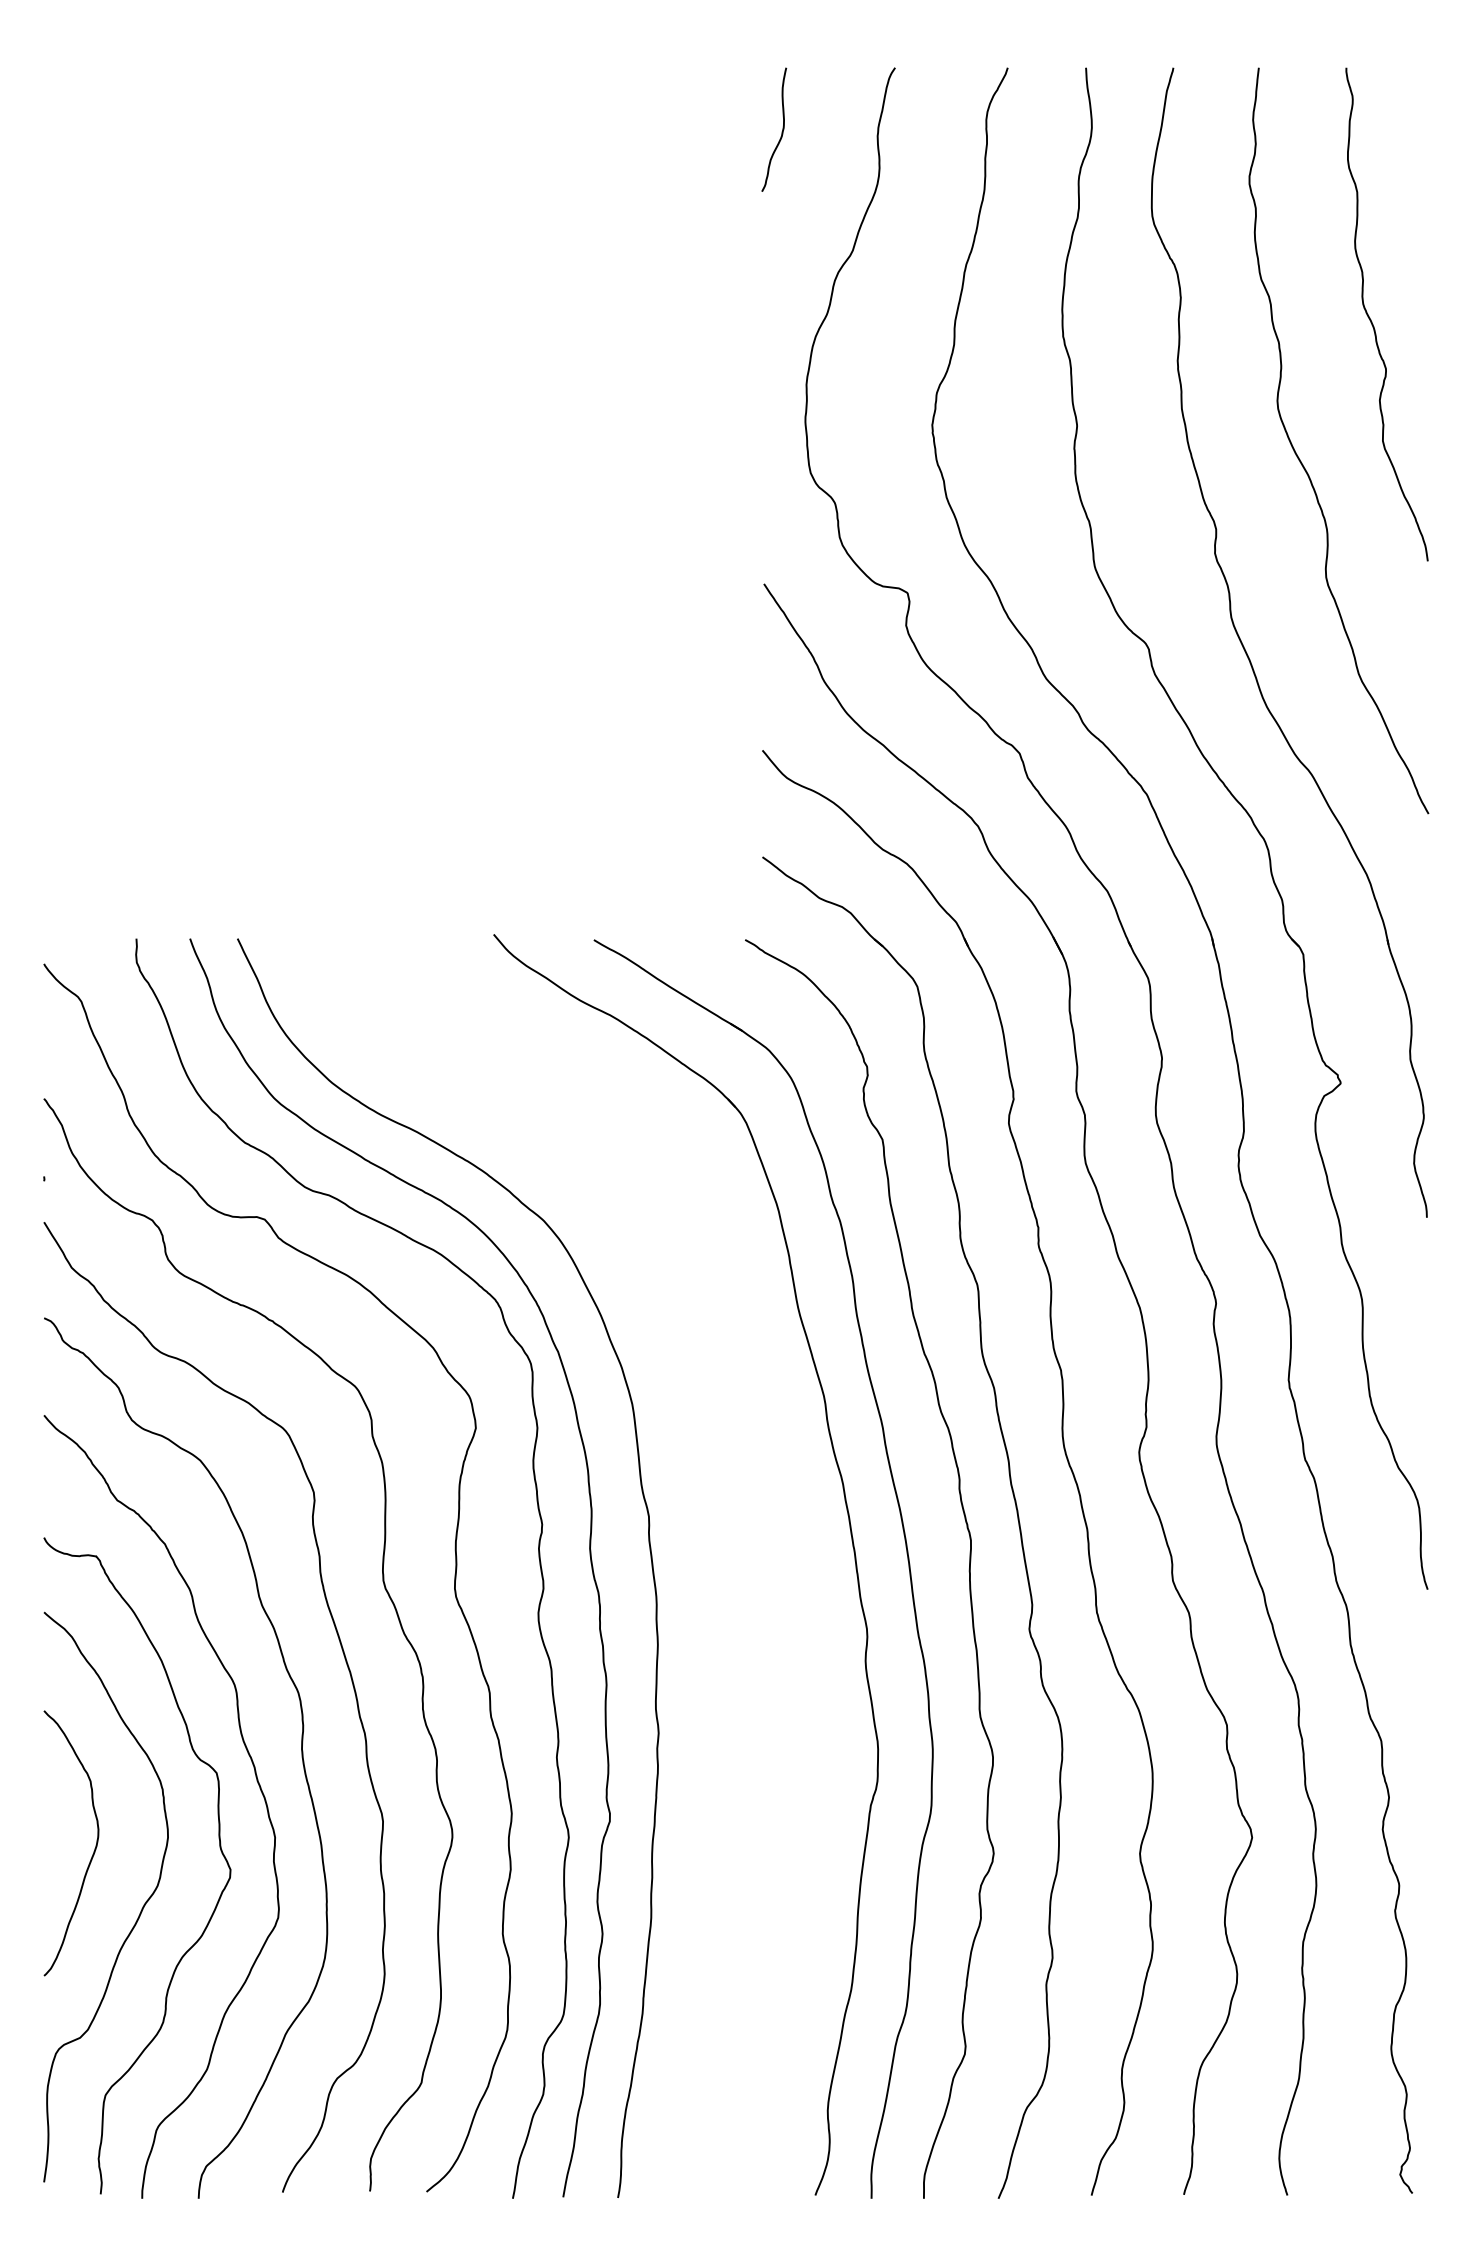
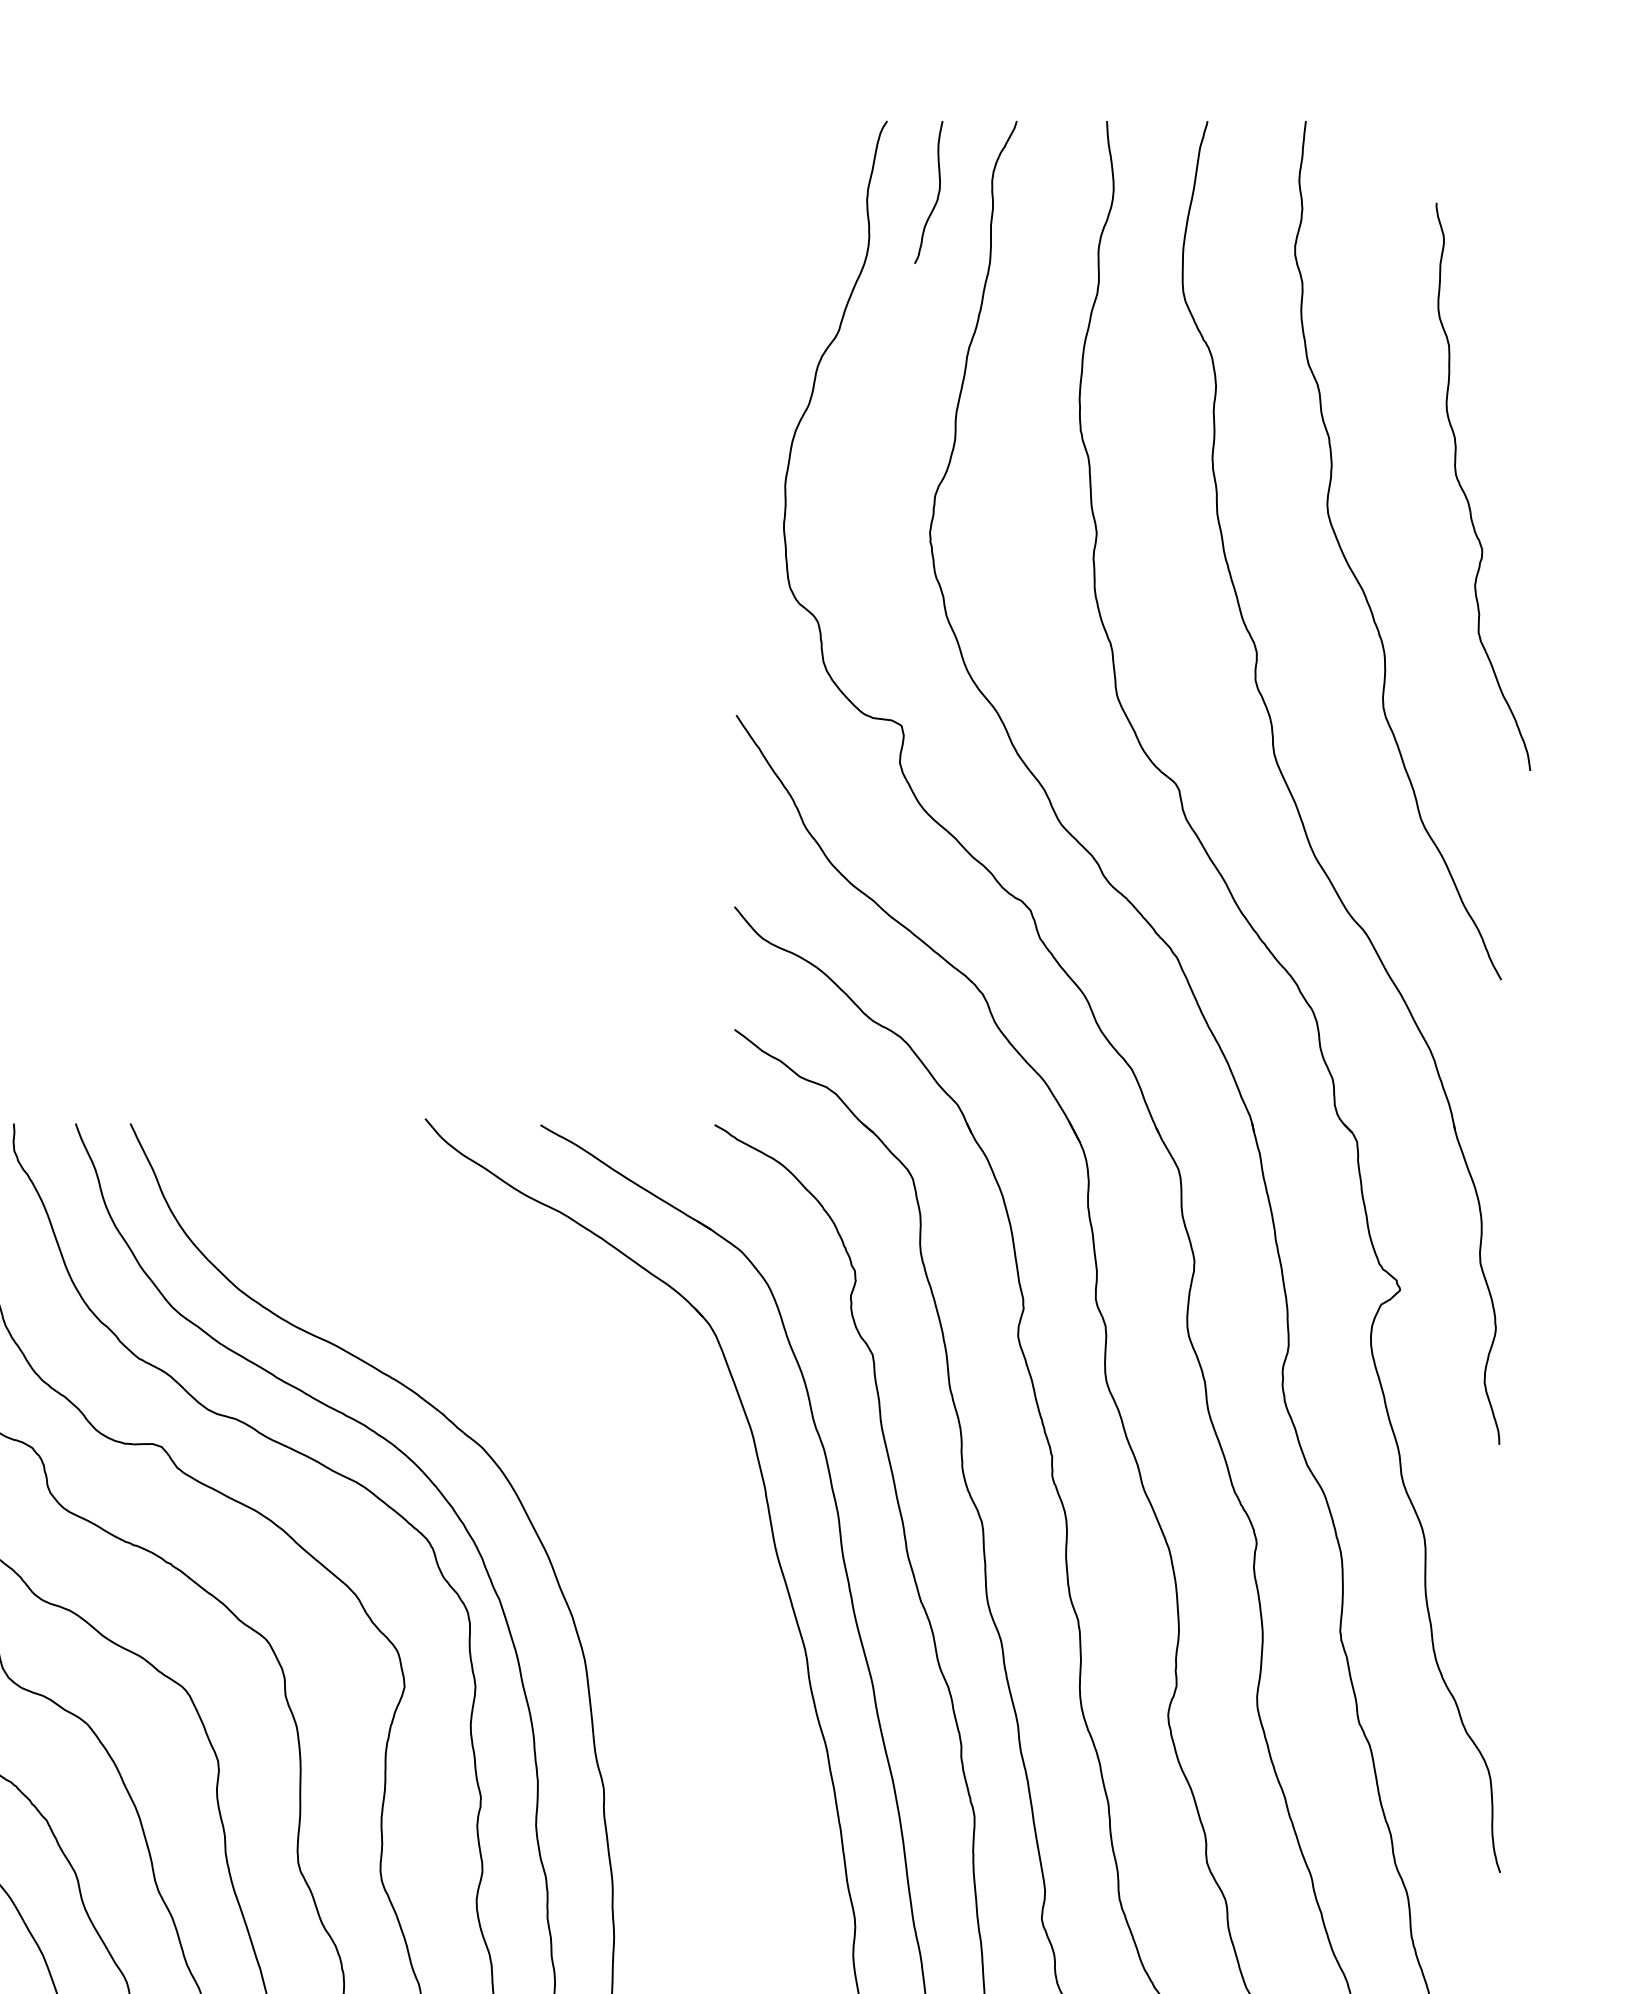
curve: (781, 131) -> (937, 194), moved
curve: (1372, 321) -> (1466, 494), moved

